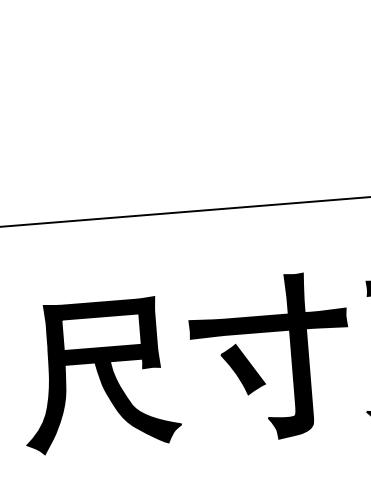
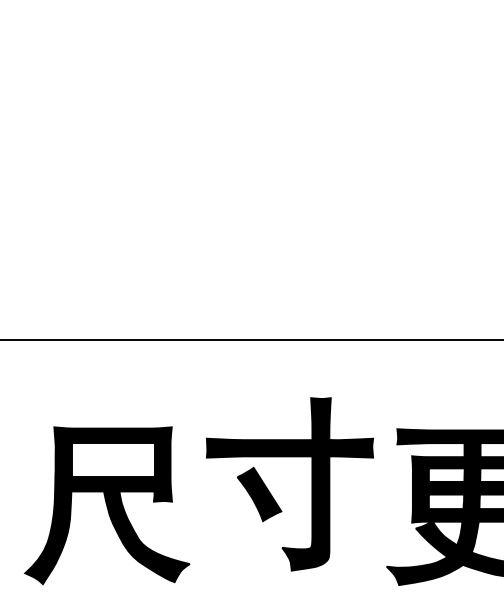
part: (255, 369) -> (272, 495), moved

